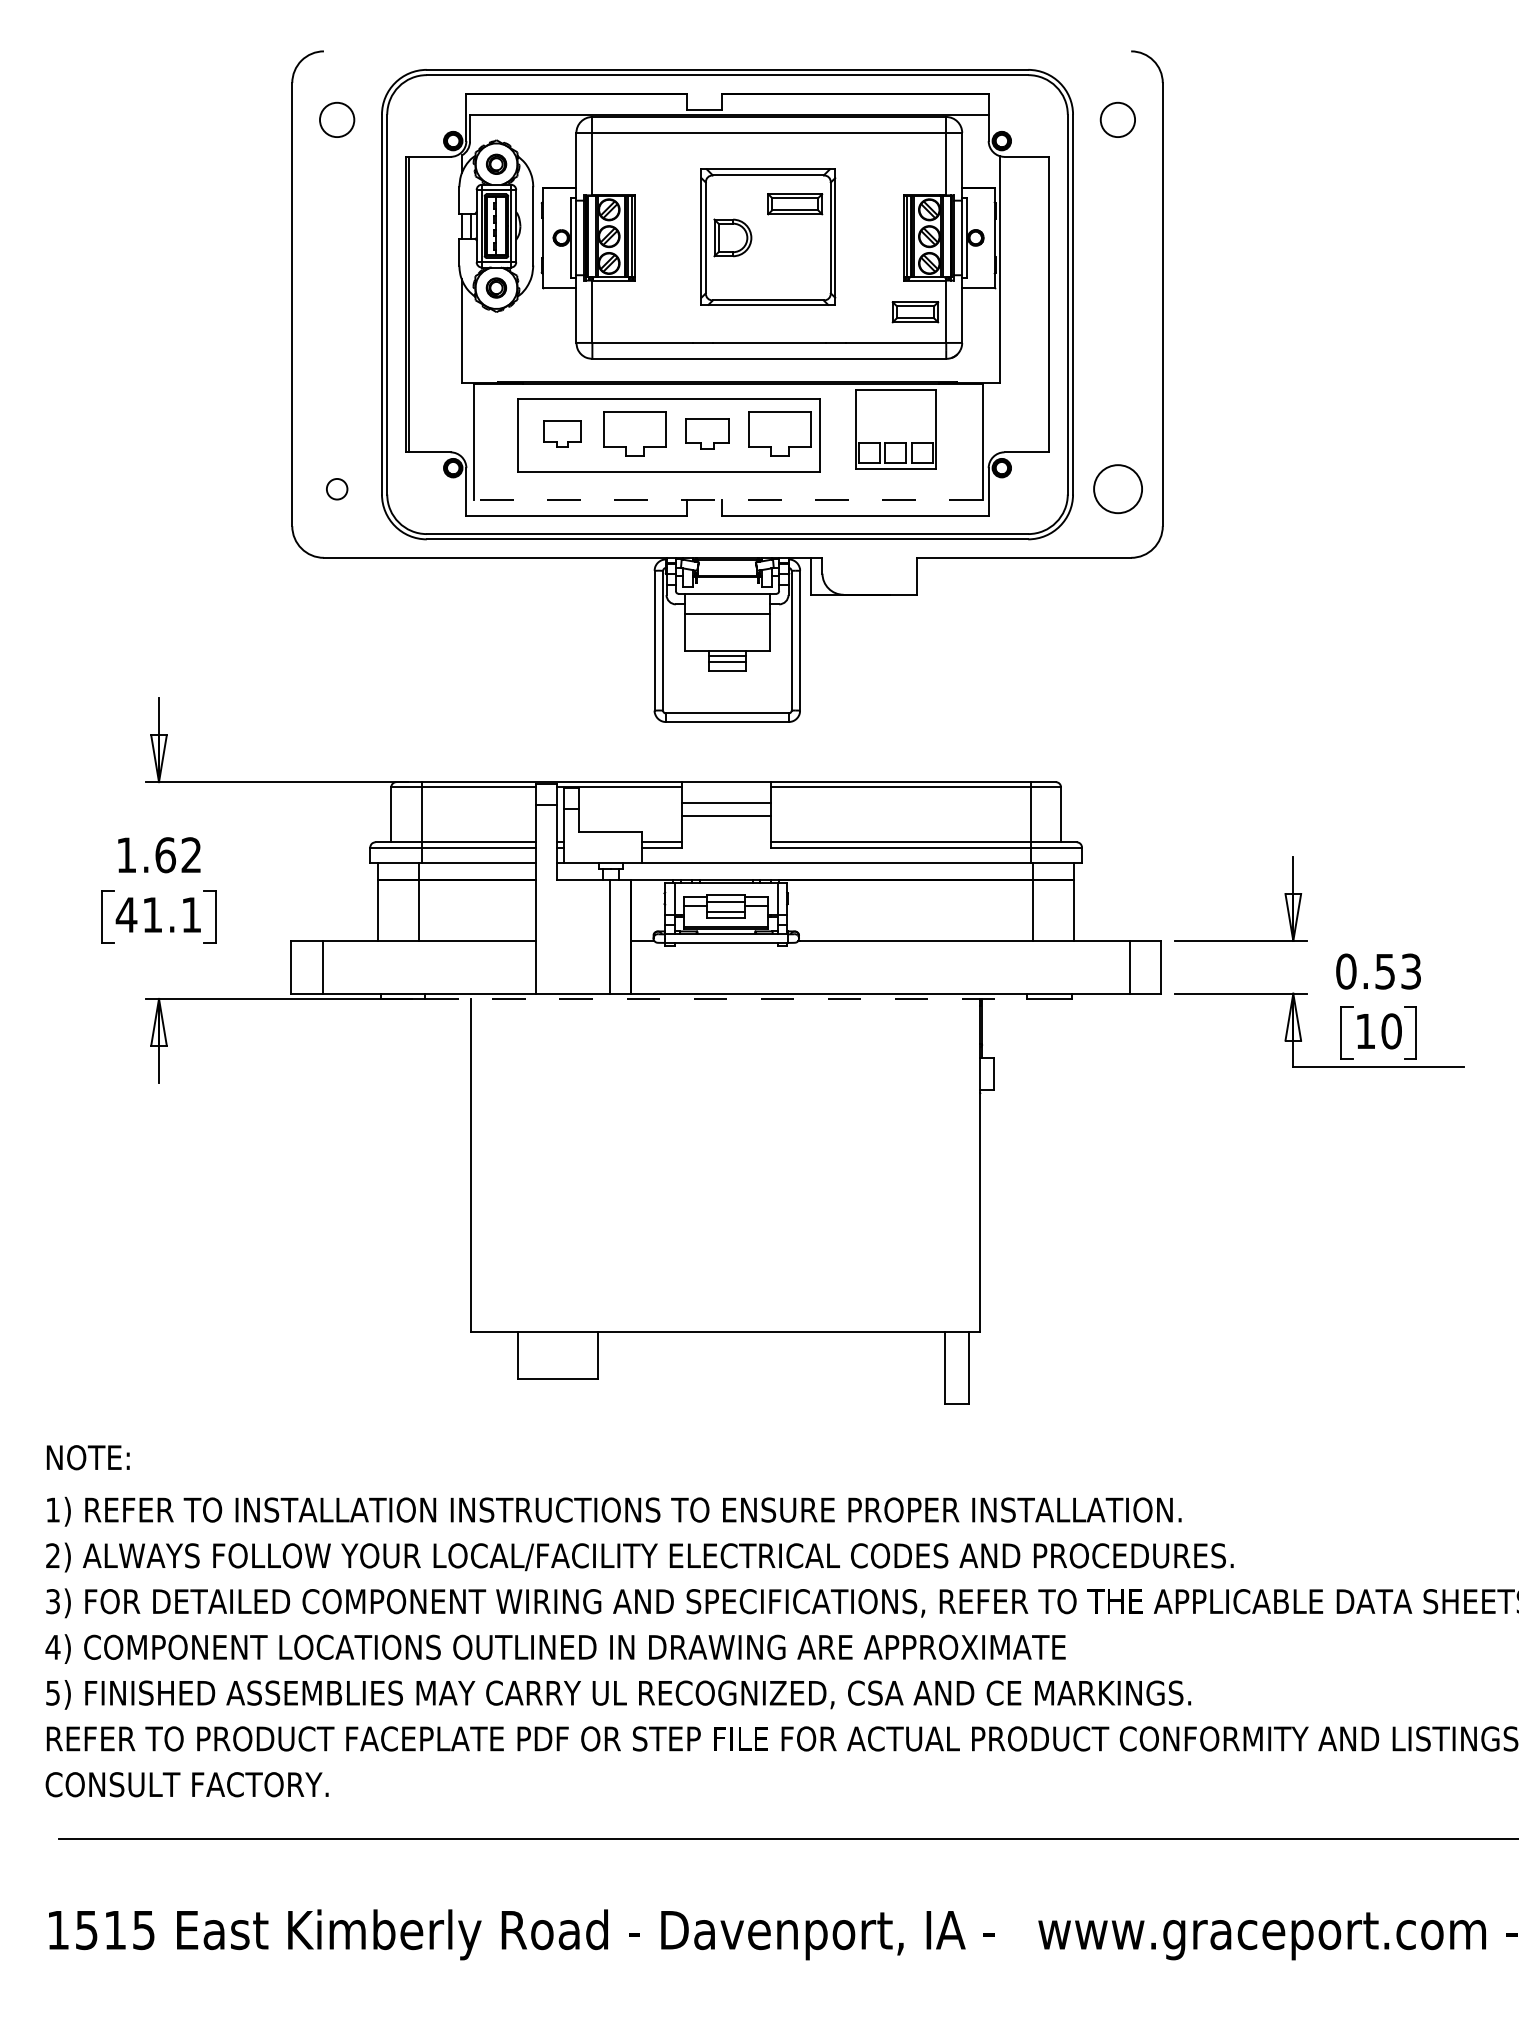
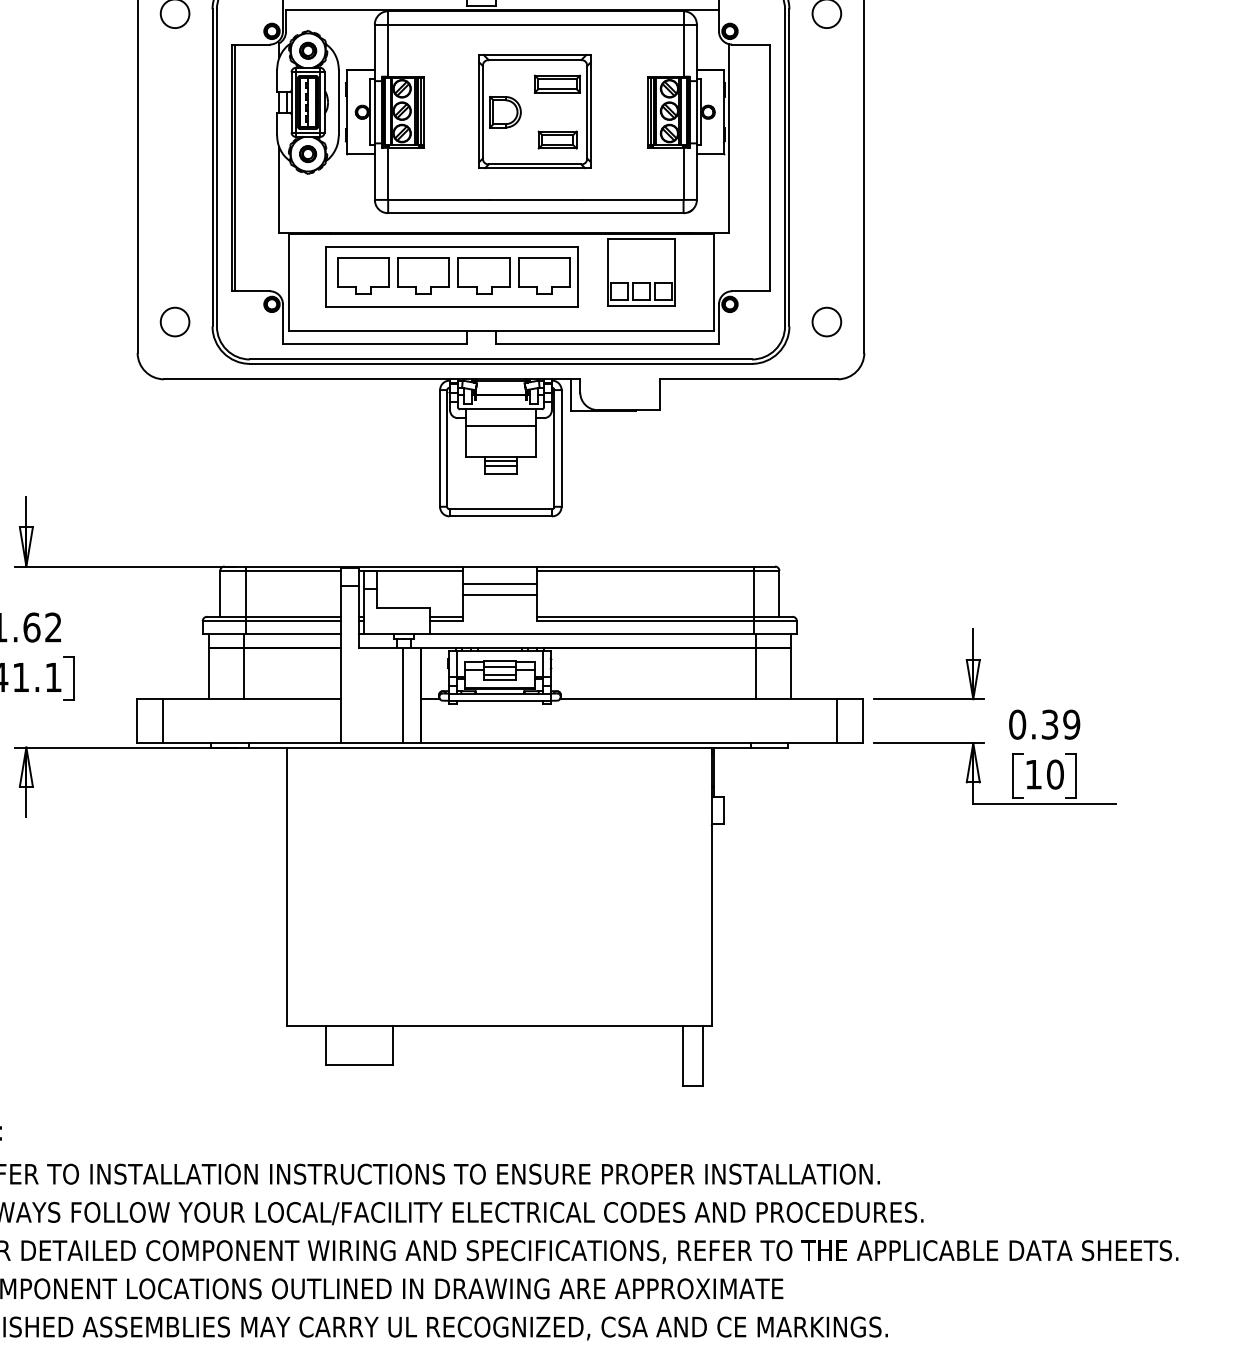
part: (915, 312) -> (557, 140), moved
part: (562, 433) -> (363, 275), size x1.67
part: (706, 433) -> (483, 275), size x1.43
circle: (337, 489) -> (175, 322), size x1.67
circle: (1117, 489) -> (826, 322), size x0.71
line: (728, 500) -> (501, 331), dashed -> solid
text: (1398, 971) -> (1061, 724), 0.53 -> 0.39
line: (726, 998) -> (500, 747), dashed -> solid

